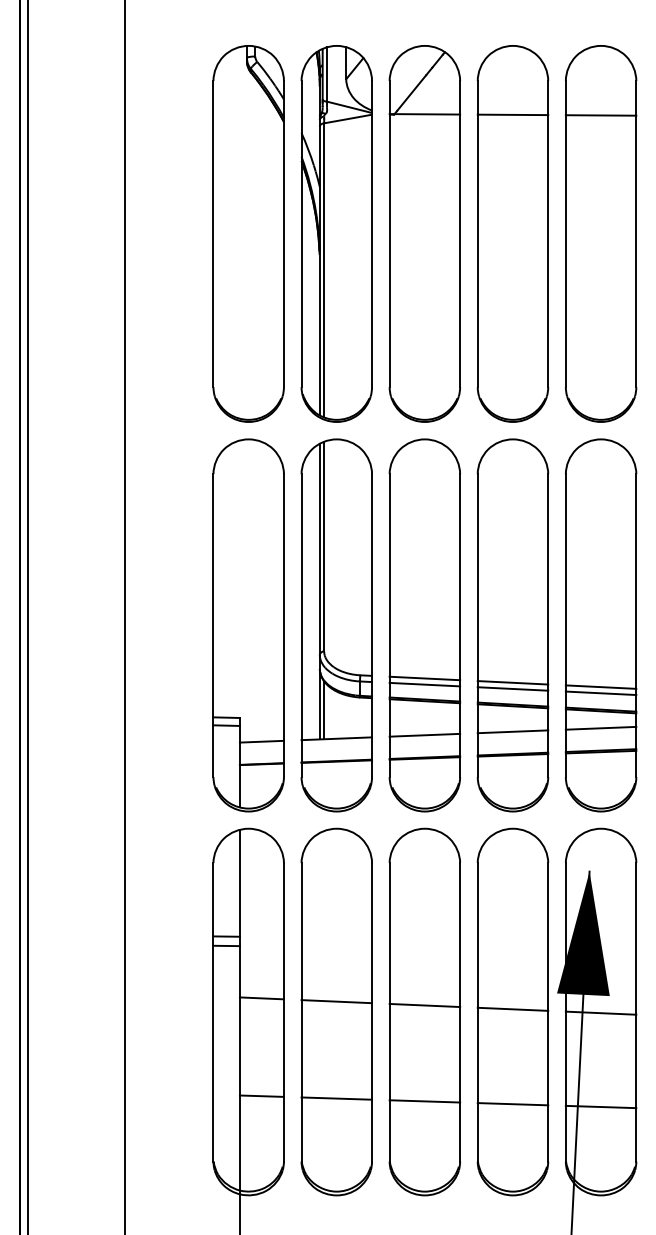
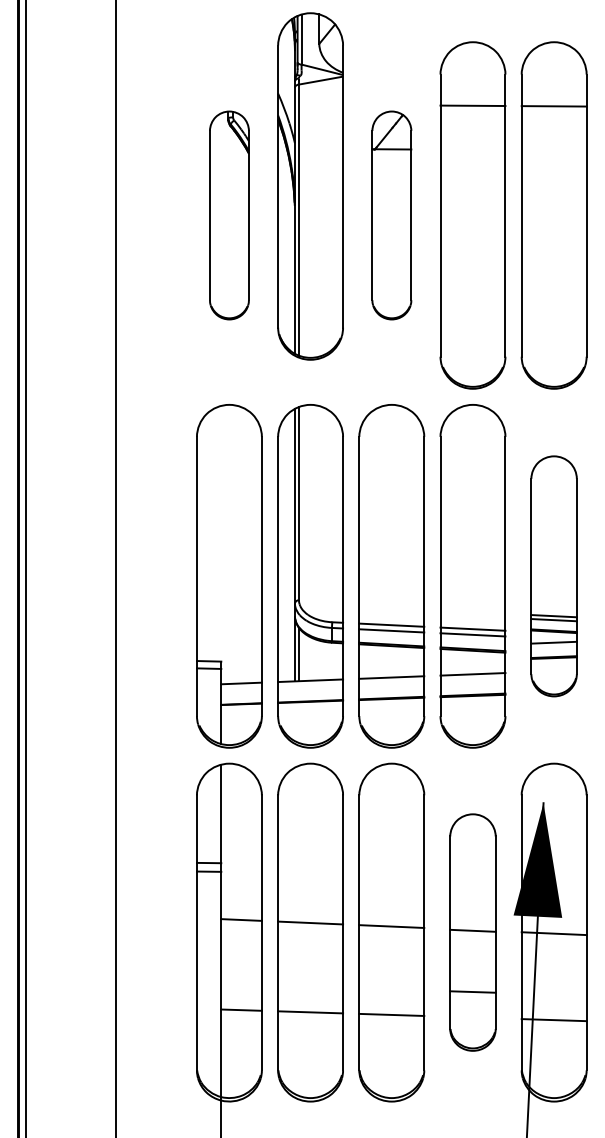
part: (248, 233) -> (229, 215), size x0.6
part: (336, 233) -> (310, 186), moved
part: (424, 233) -> (391, 215), size x0.6
part: (600, 625) -> (553, 576), size x0.7
part: (512, 1011) -> (472, 932), size x0.7

